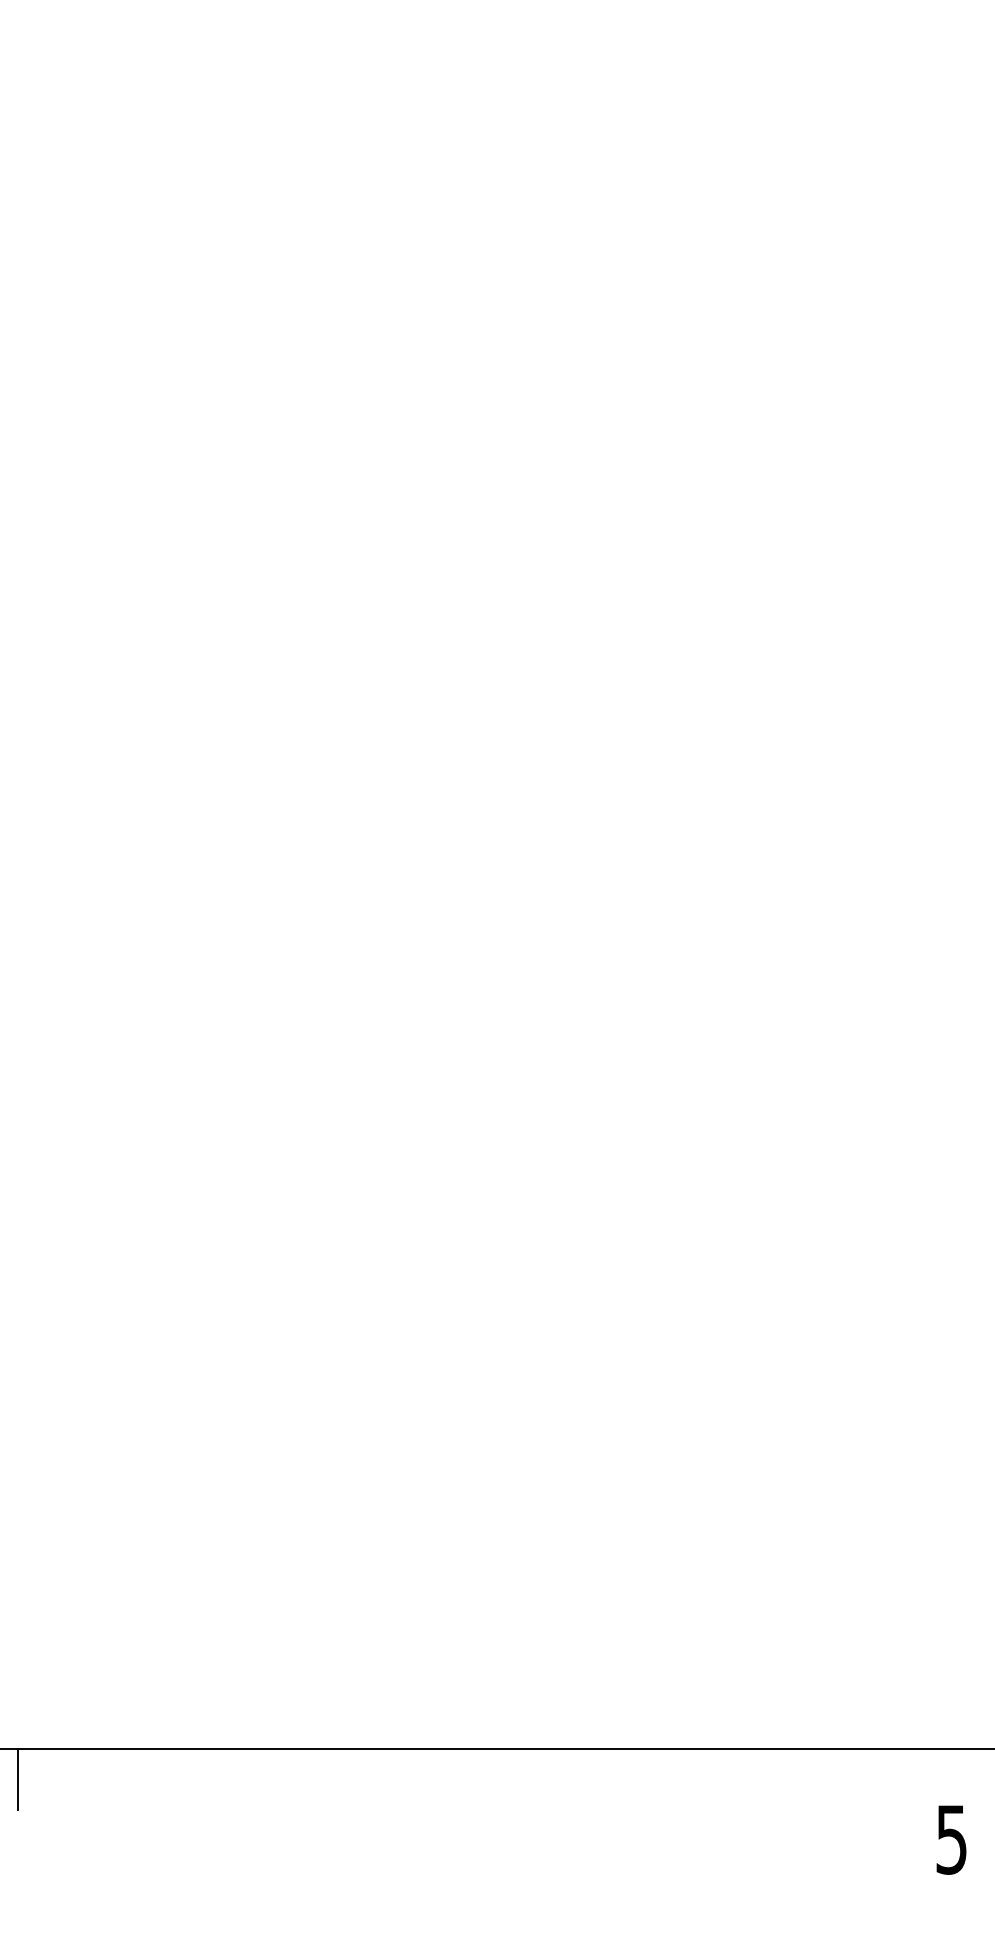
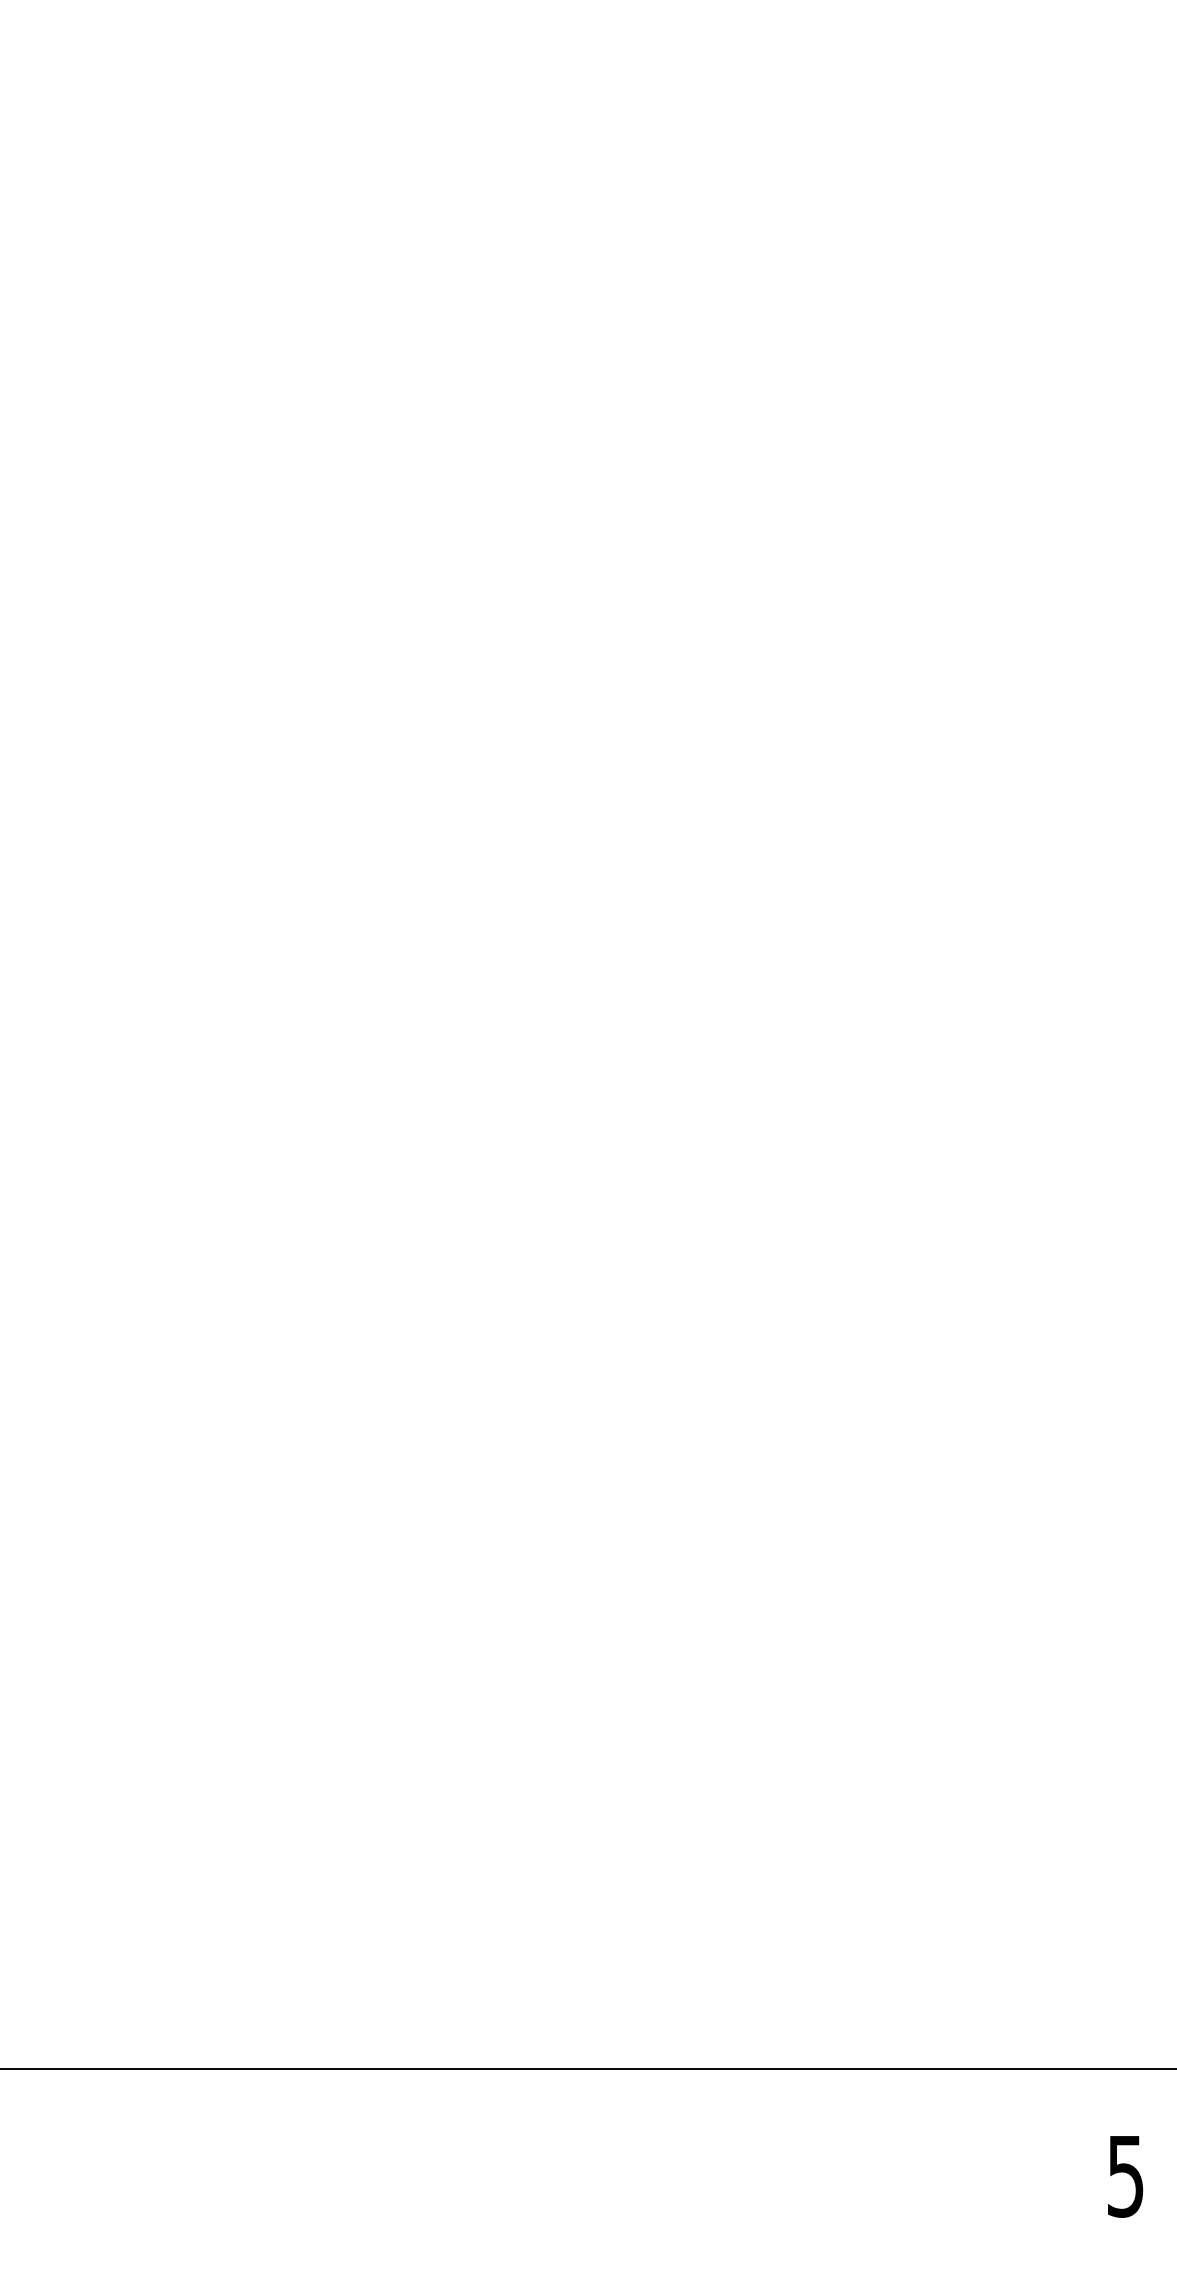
line: (18, 1779) -> (21, 2105), removed

